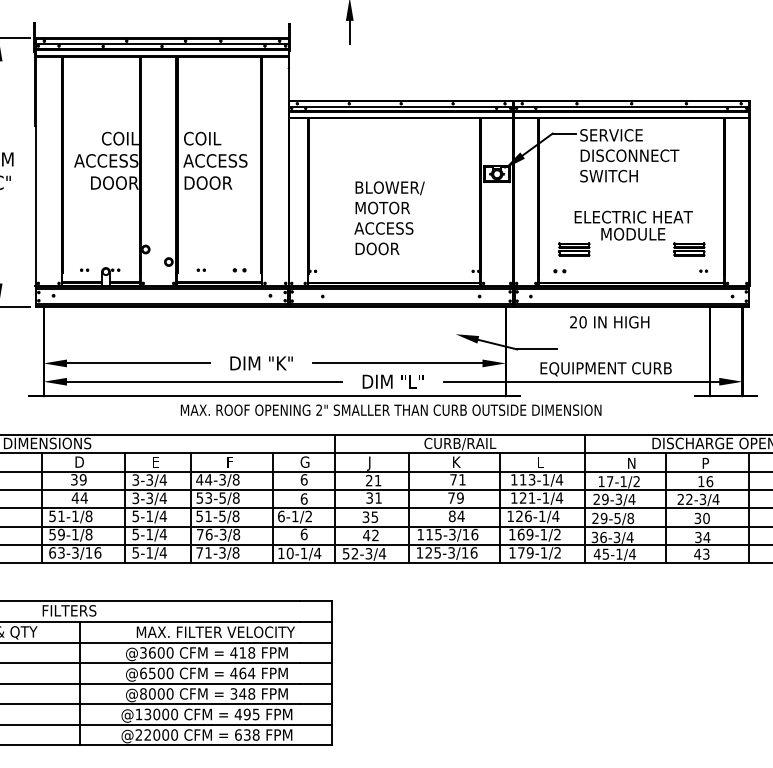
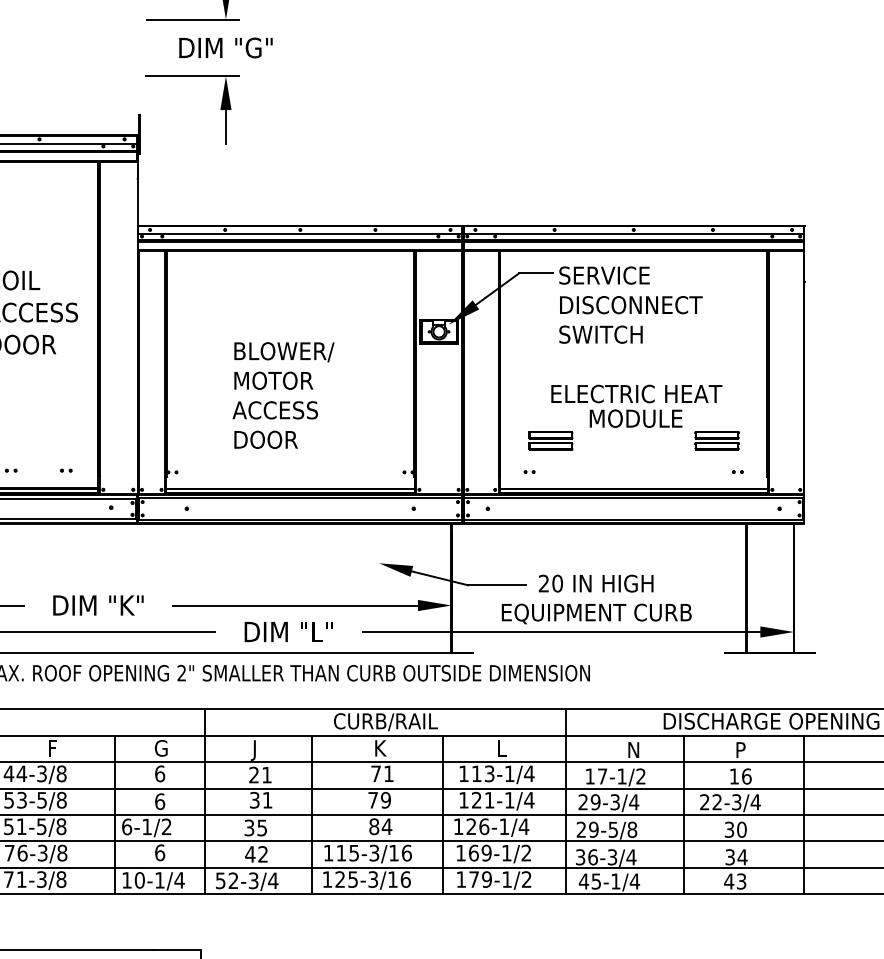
part: (238, 269) -> (65, 469), size x0.62
part: (559, 270) -> (529, 471), size x0.62
text: (609, 322) -> (595, 583), moved

